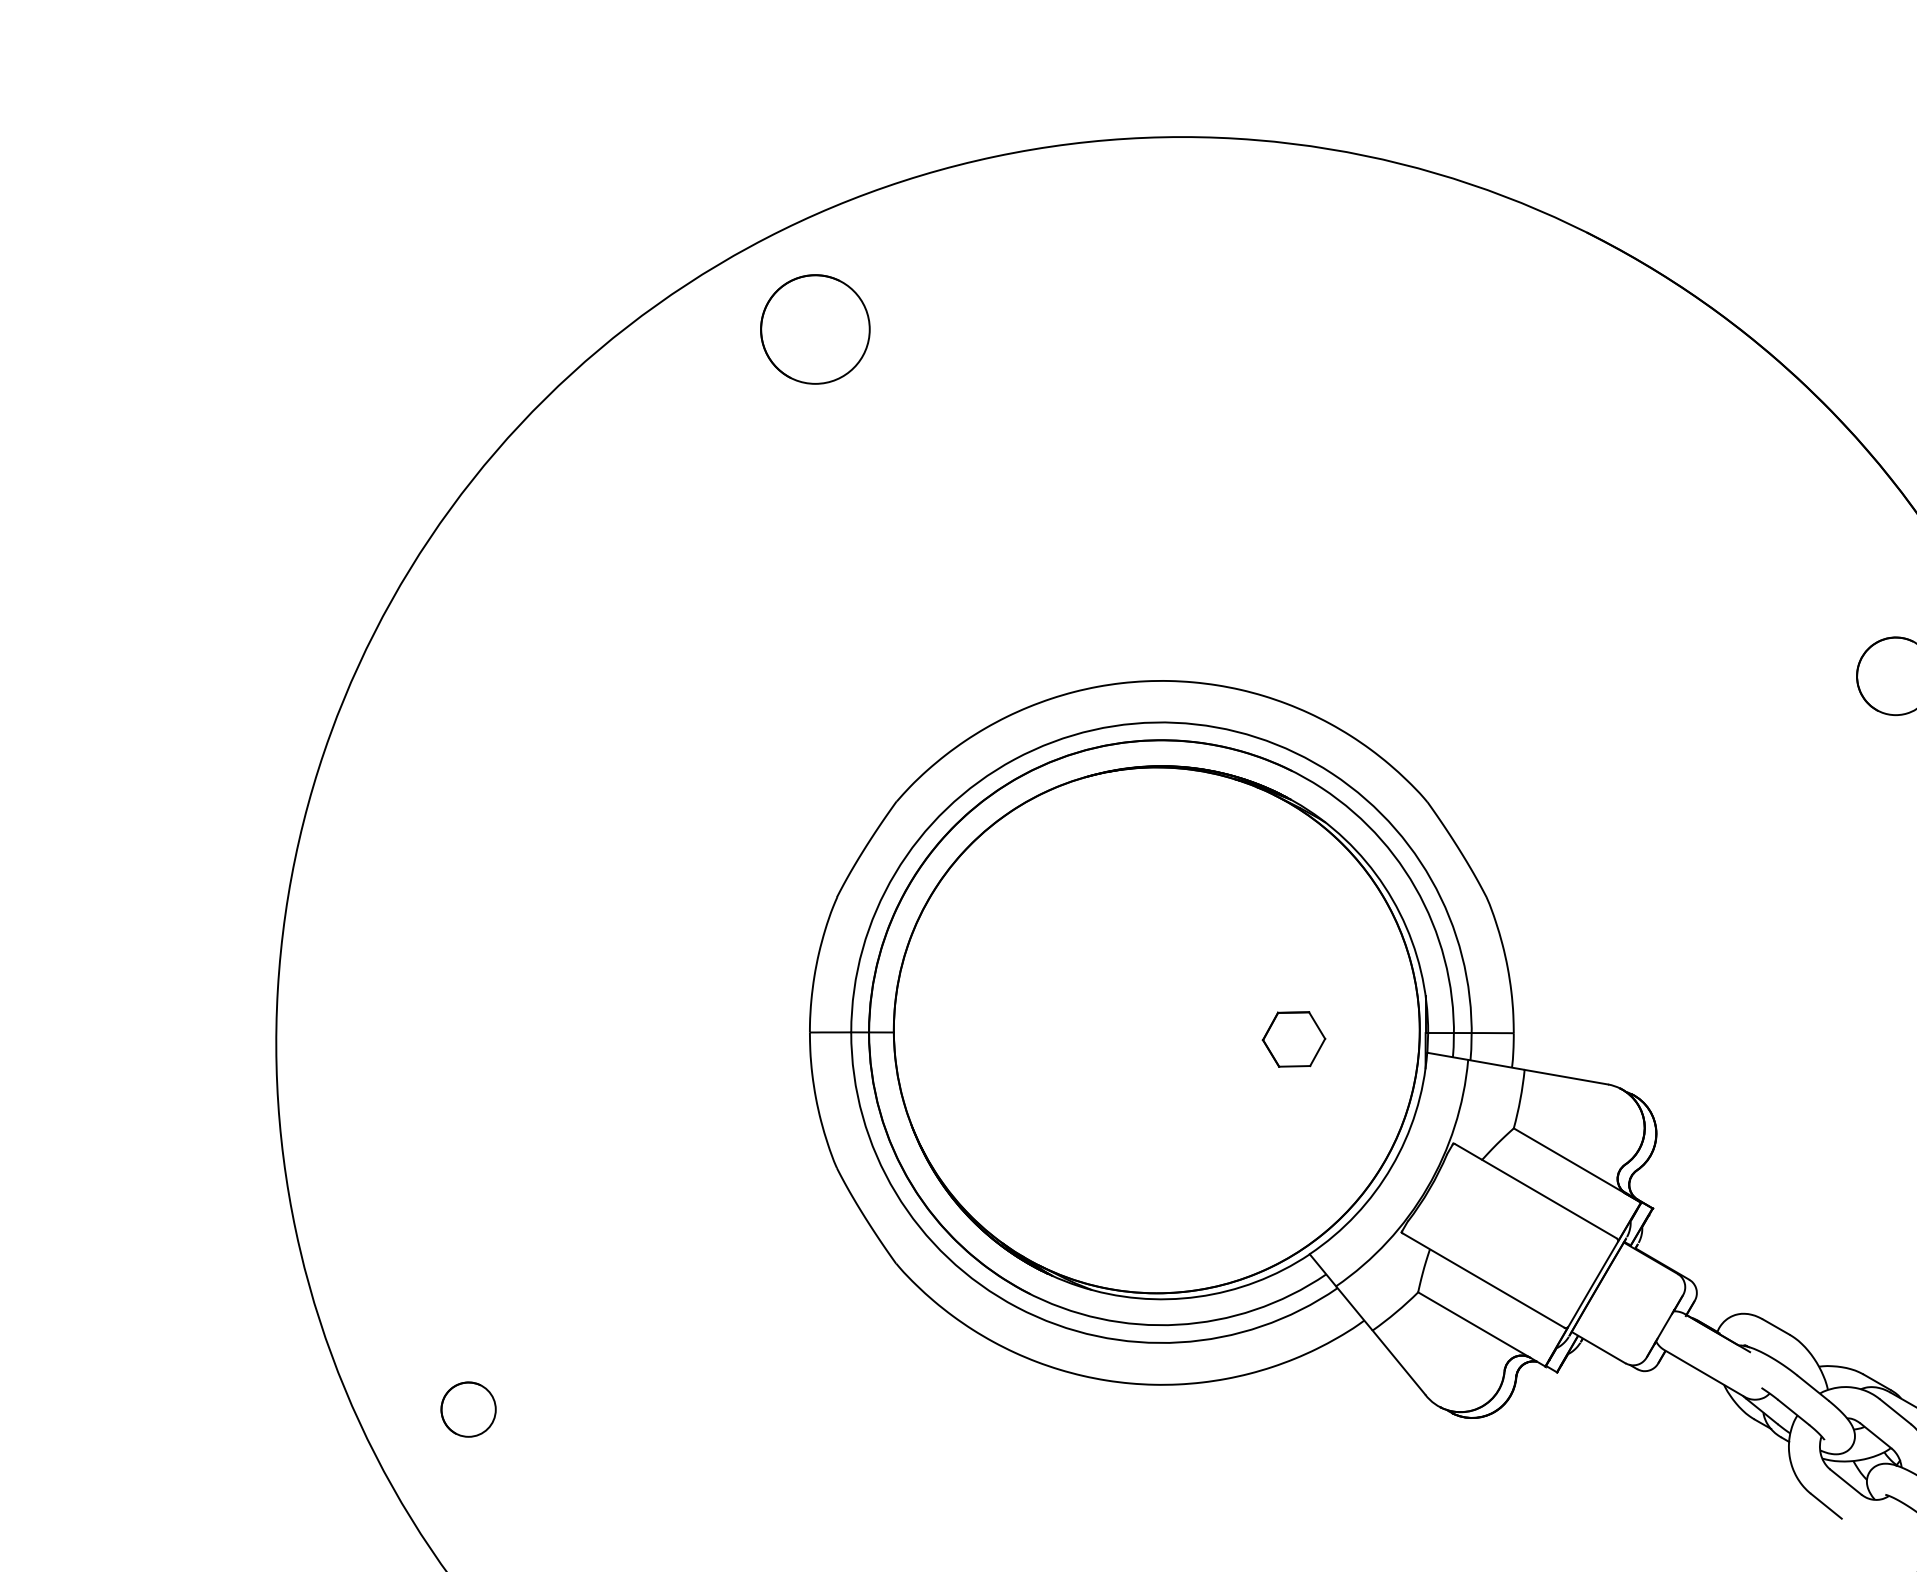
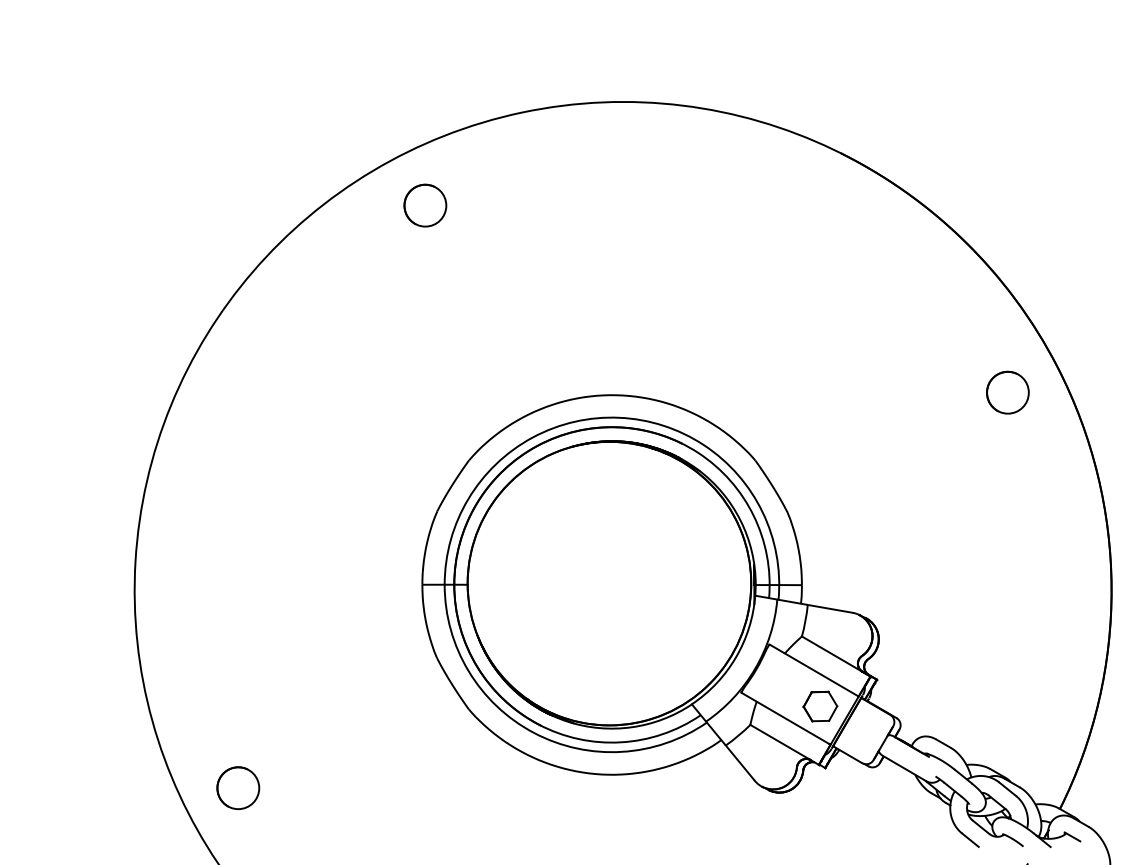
part: (815, 329) -> (425, 205), size x0.71
part: (1294, 1039) -> (820, 706), moved
part: (468, 1408) -> (238, 787), size x1.43

